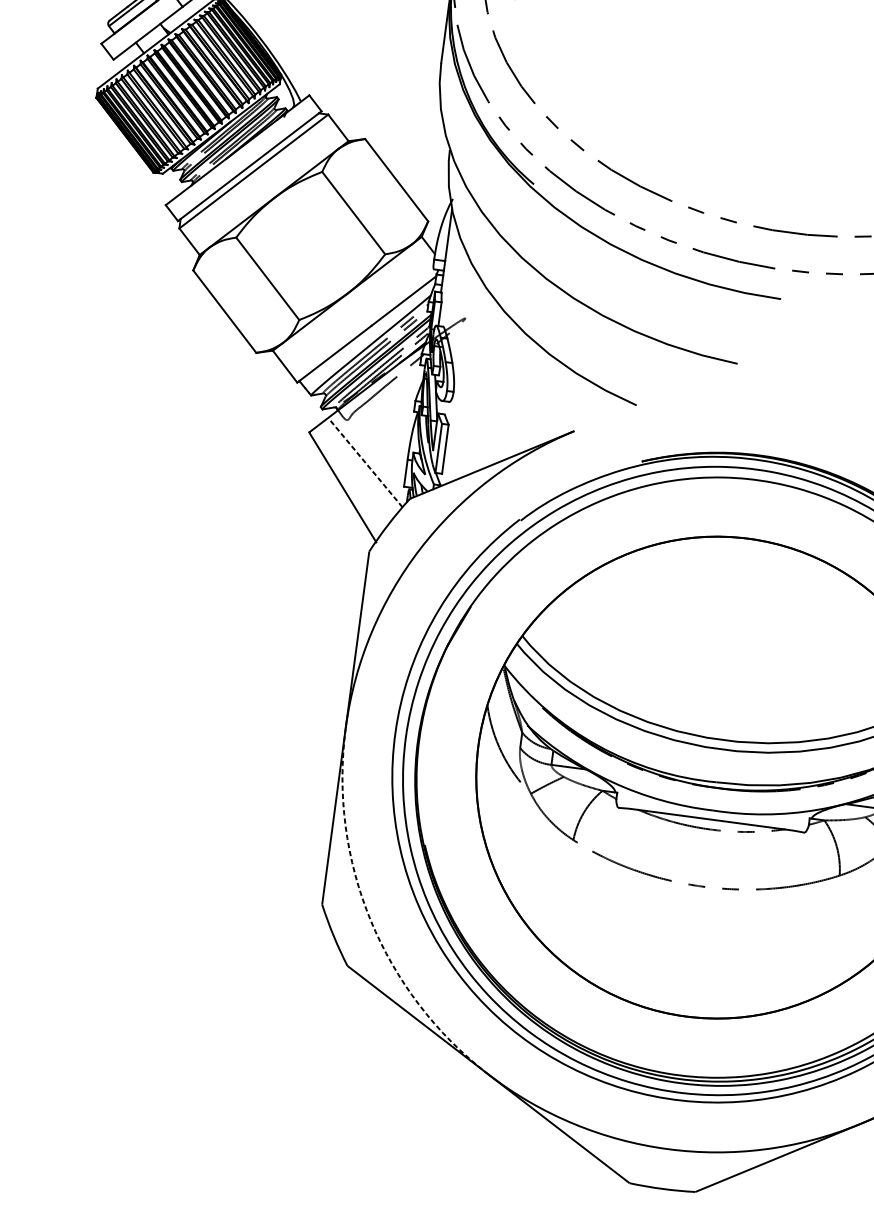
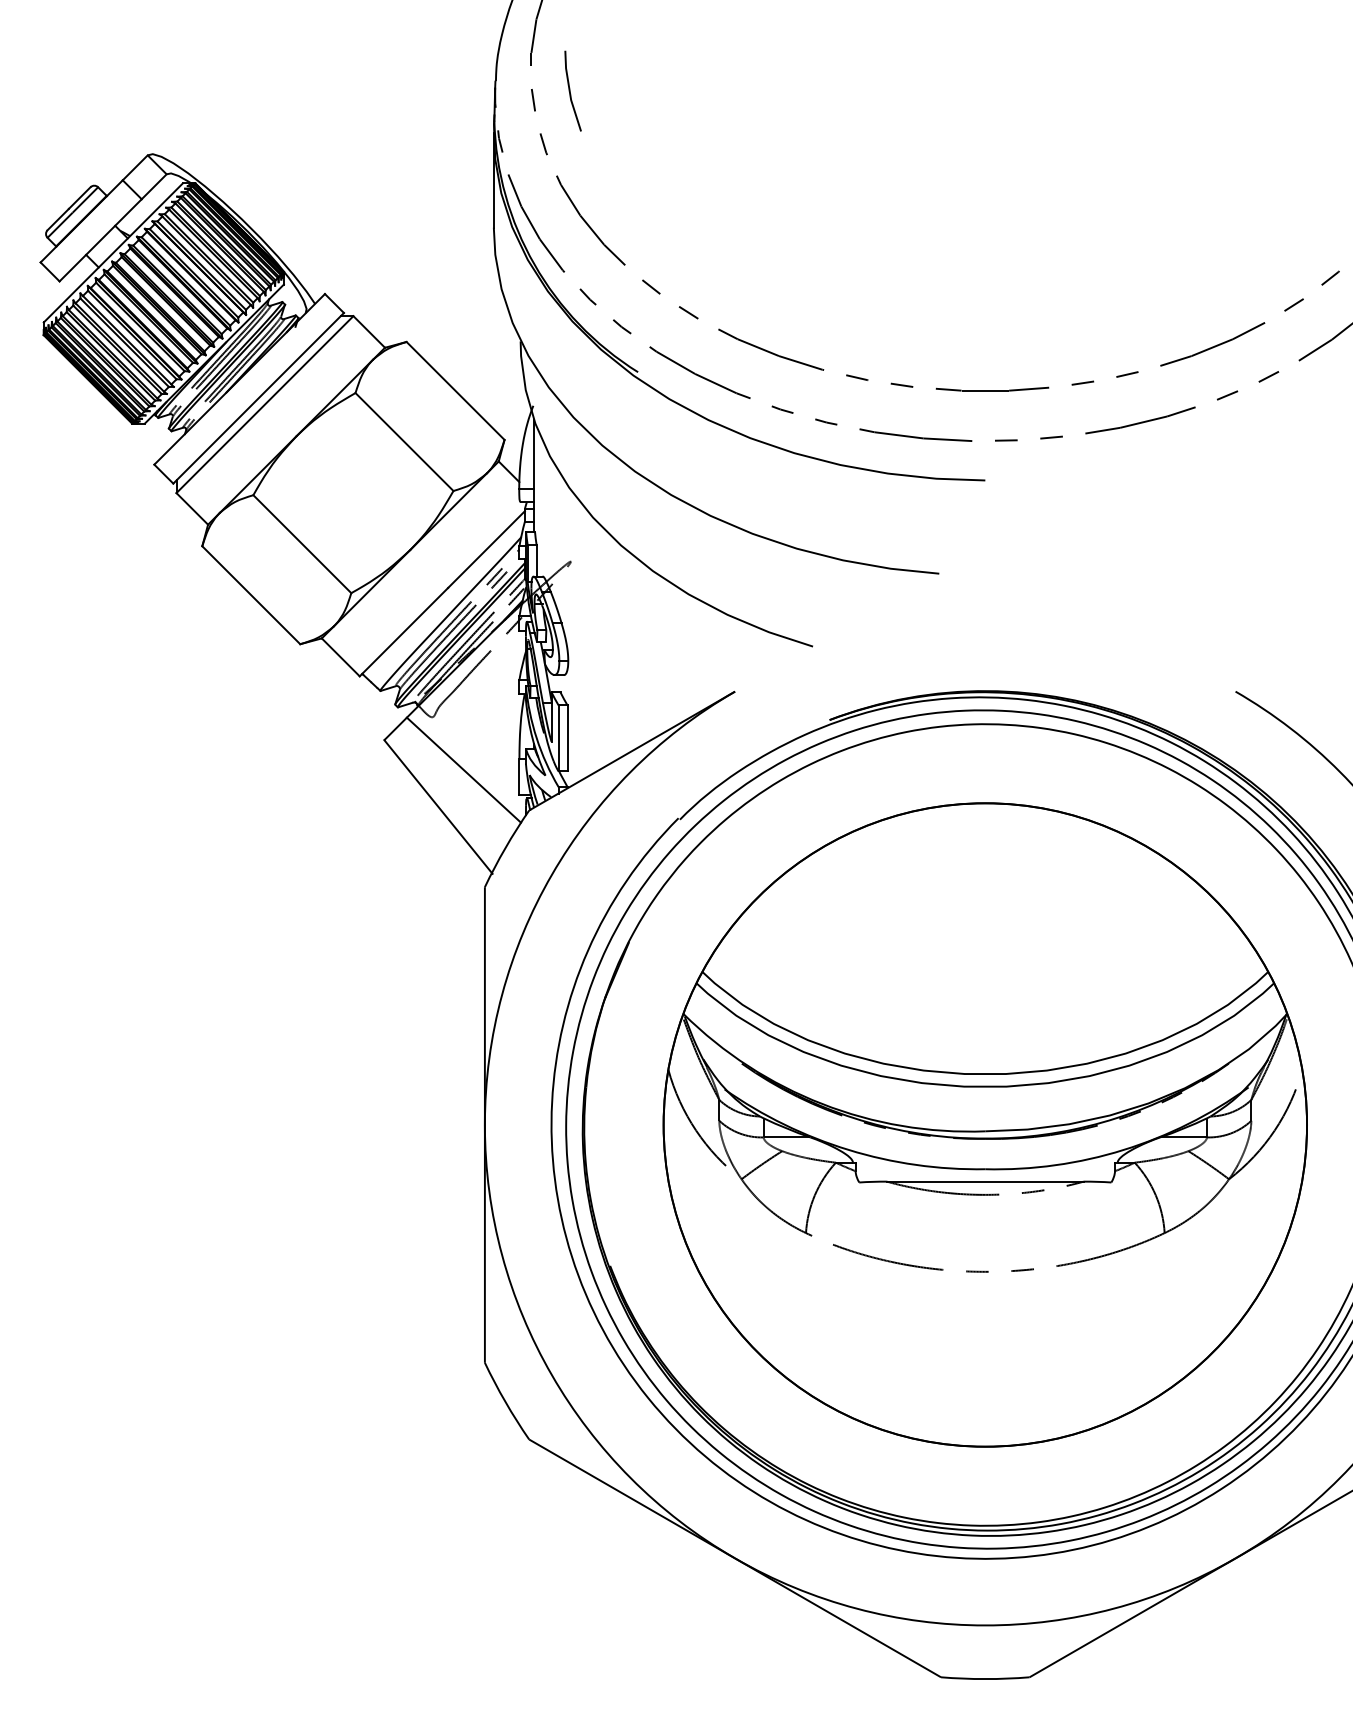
line: (364, 462) -> (463, 770), dashed -> solid
arc: (370, 920) -> (551, 1375), dashed -> solid

